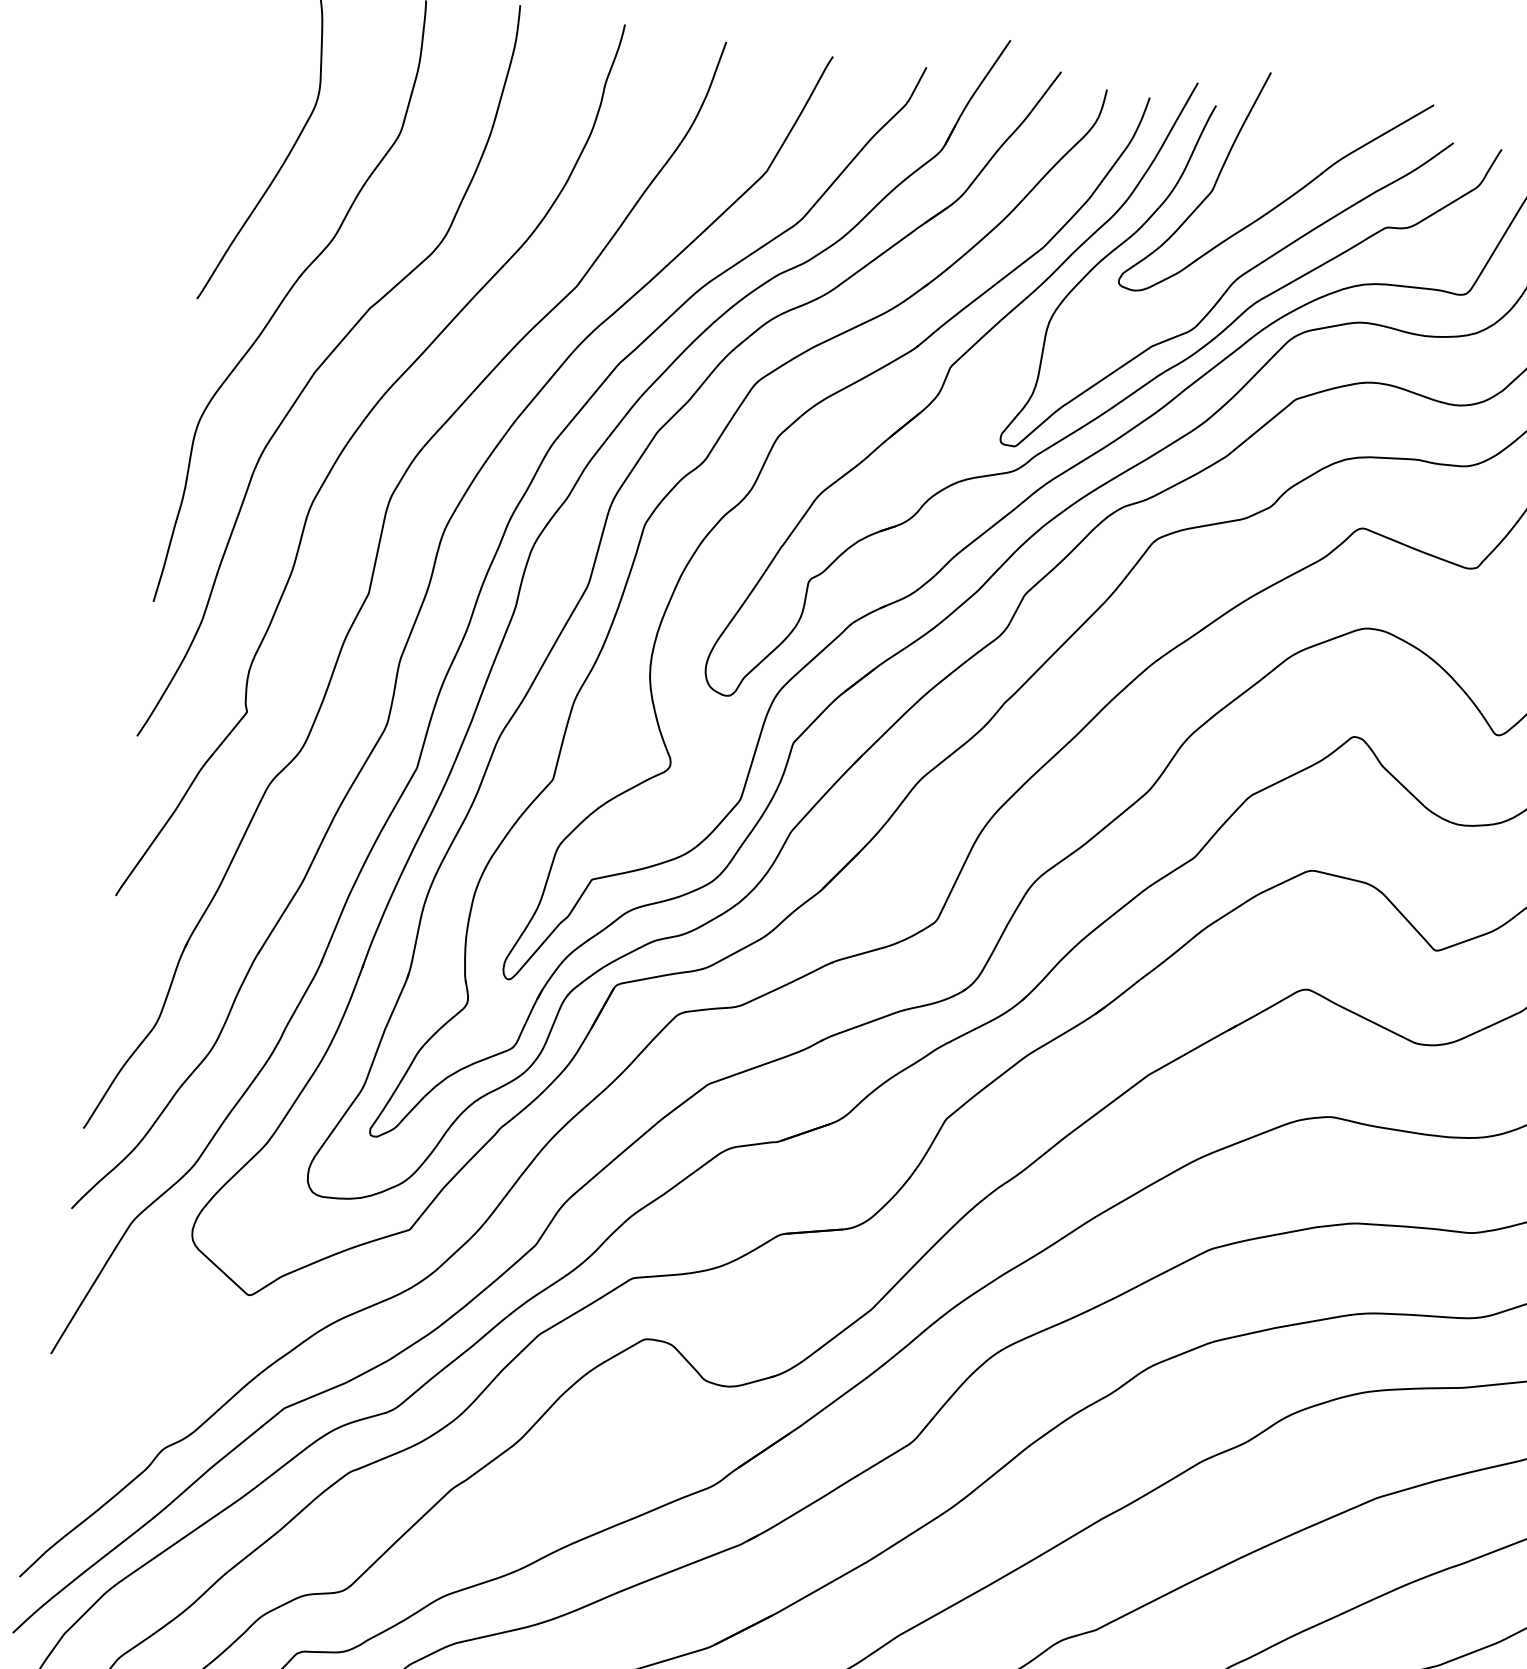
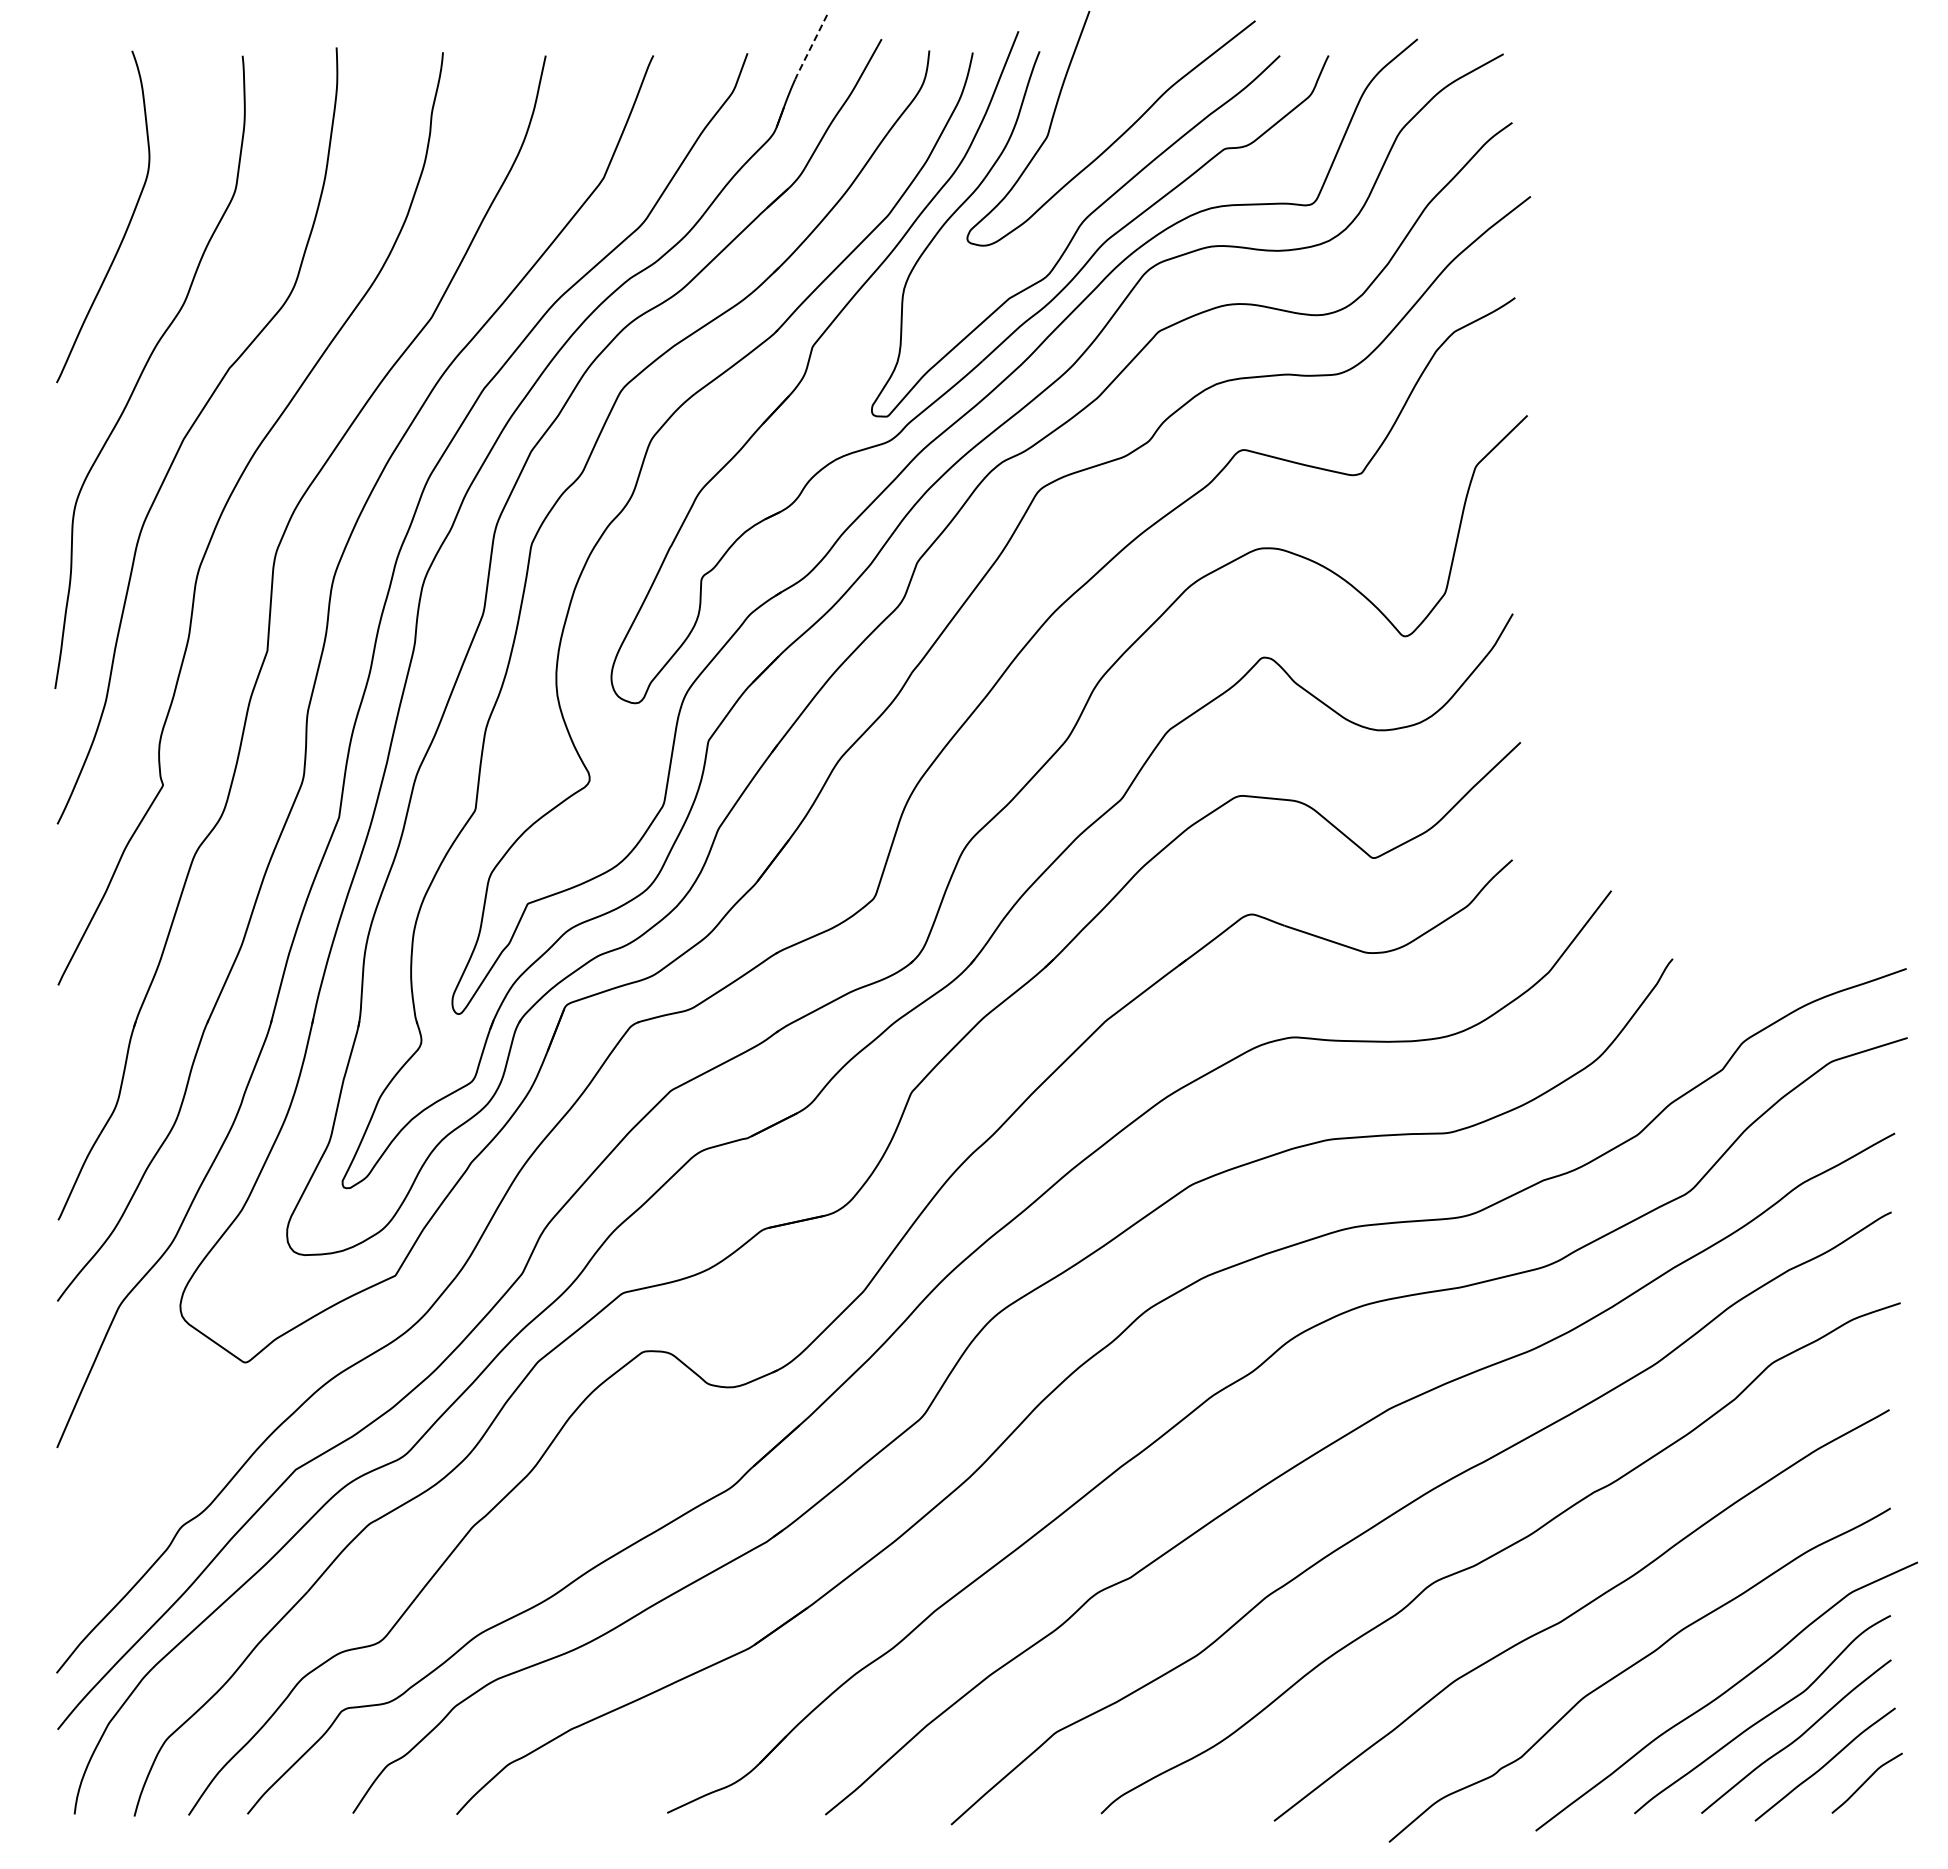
line: (989, 71) -> (810, 48), solid -> dashed

